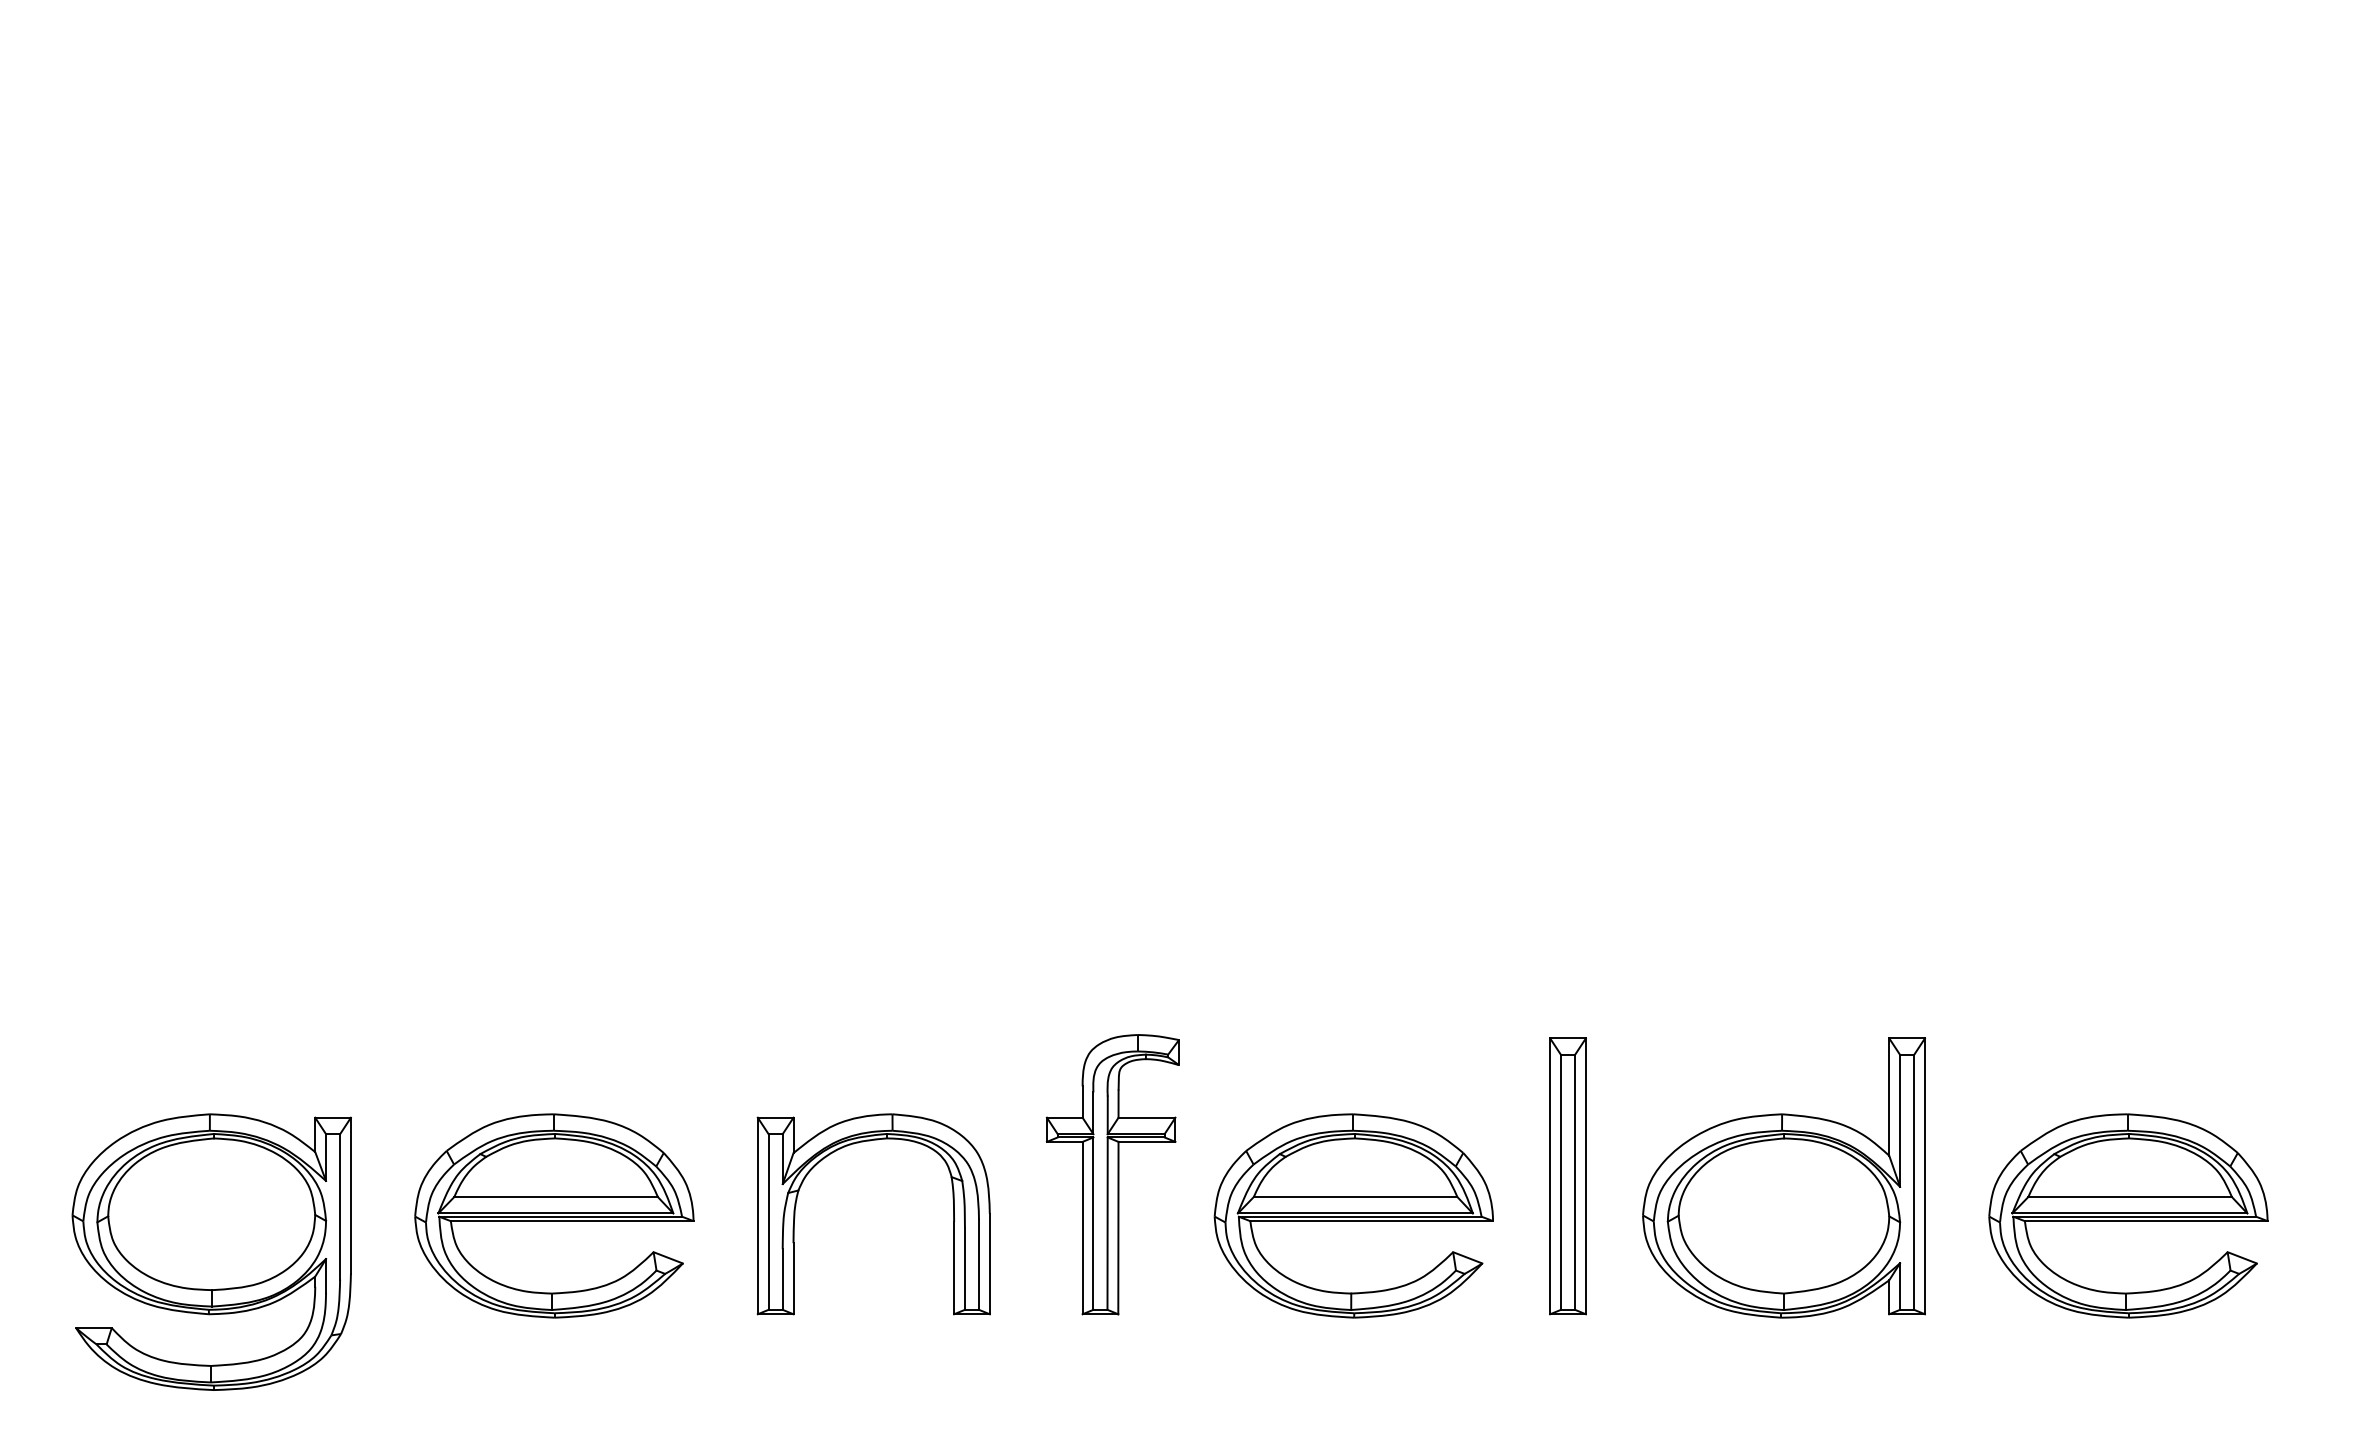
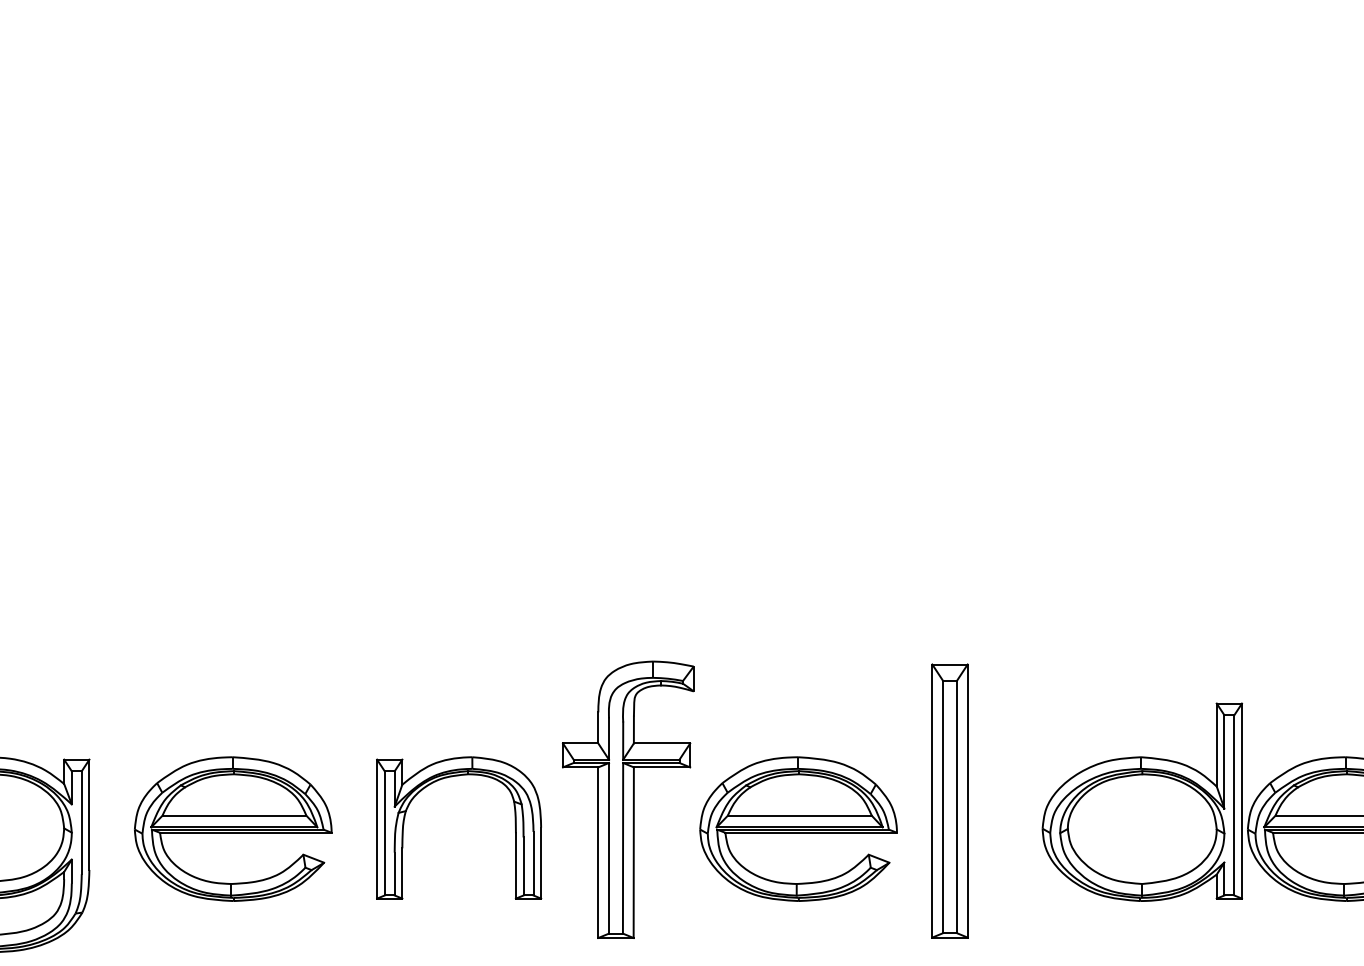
part: (1112, 1174) -> (627, 799), size x1.4
part: (1567, 1176) -> (949, 801), size x1.4
part: (1783, 1177) -> (1141, 801), moved

